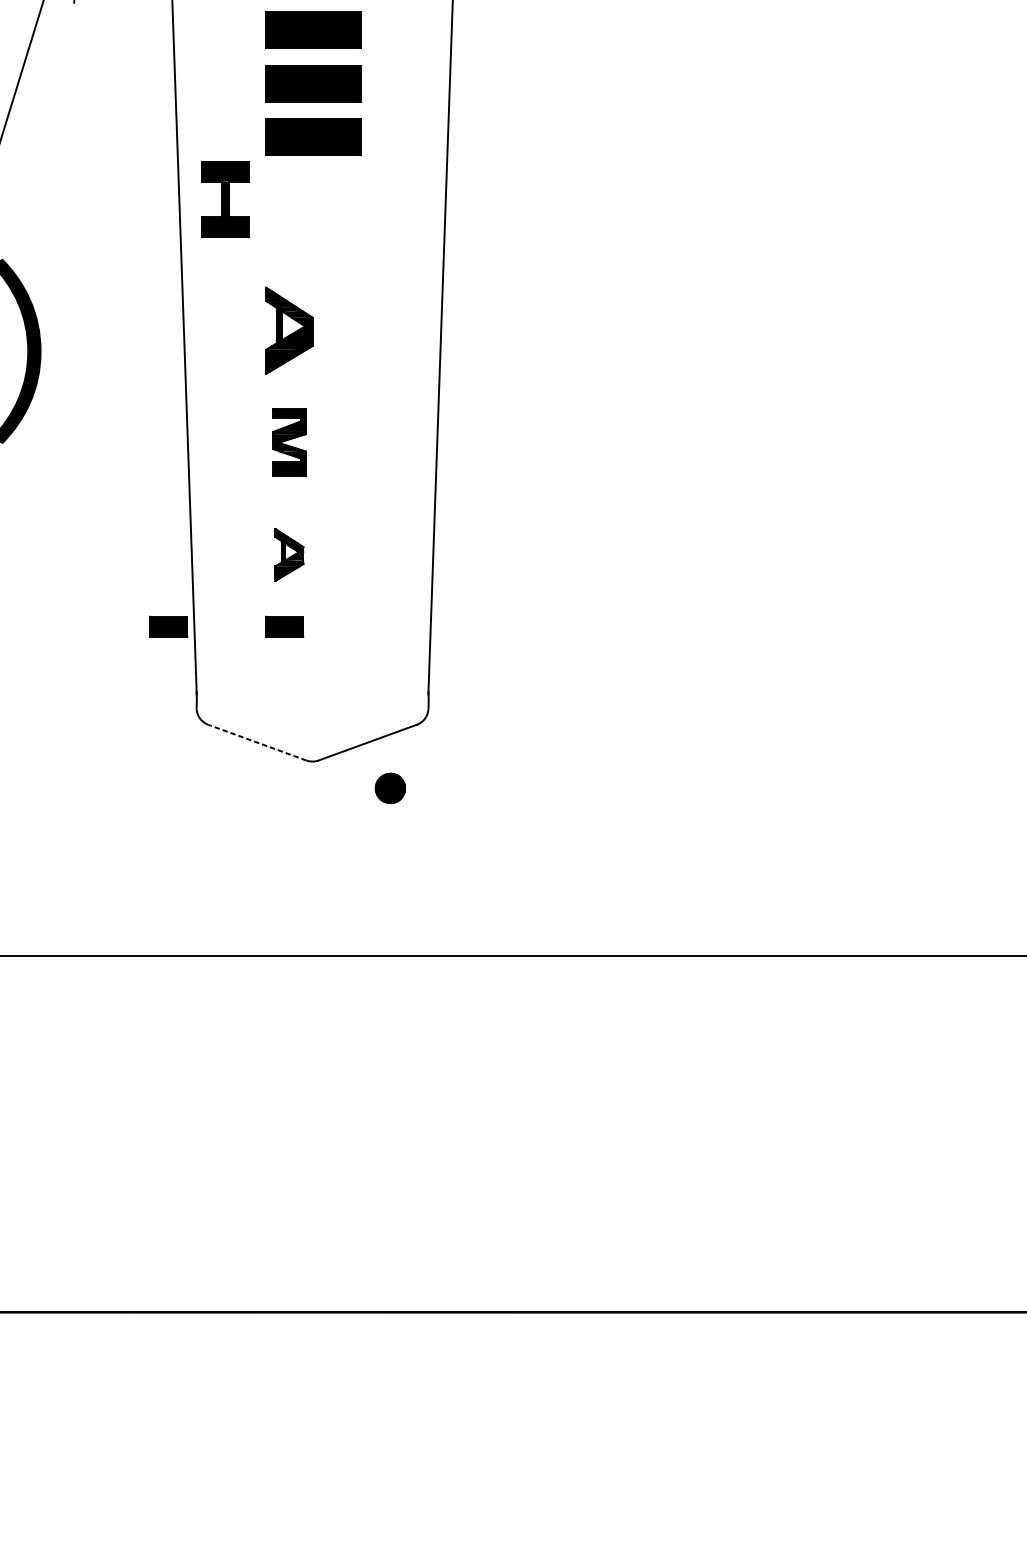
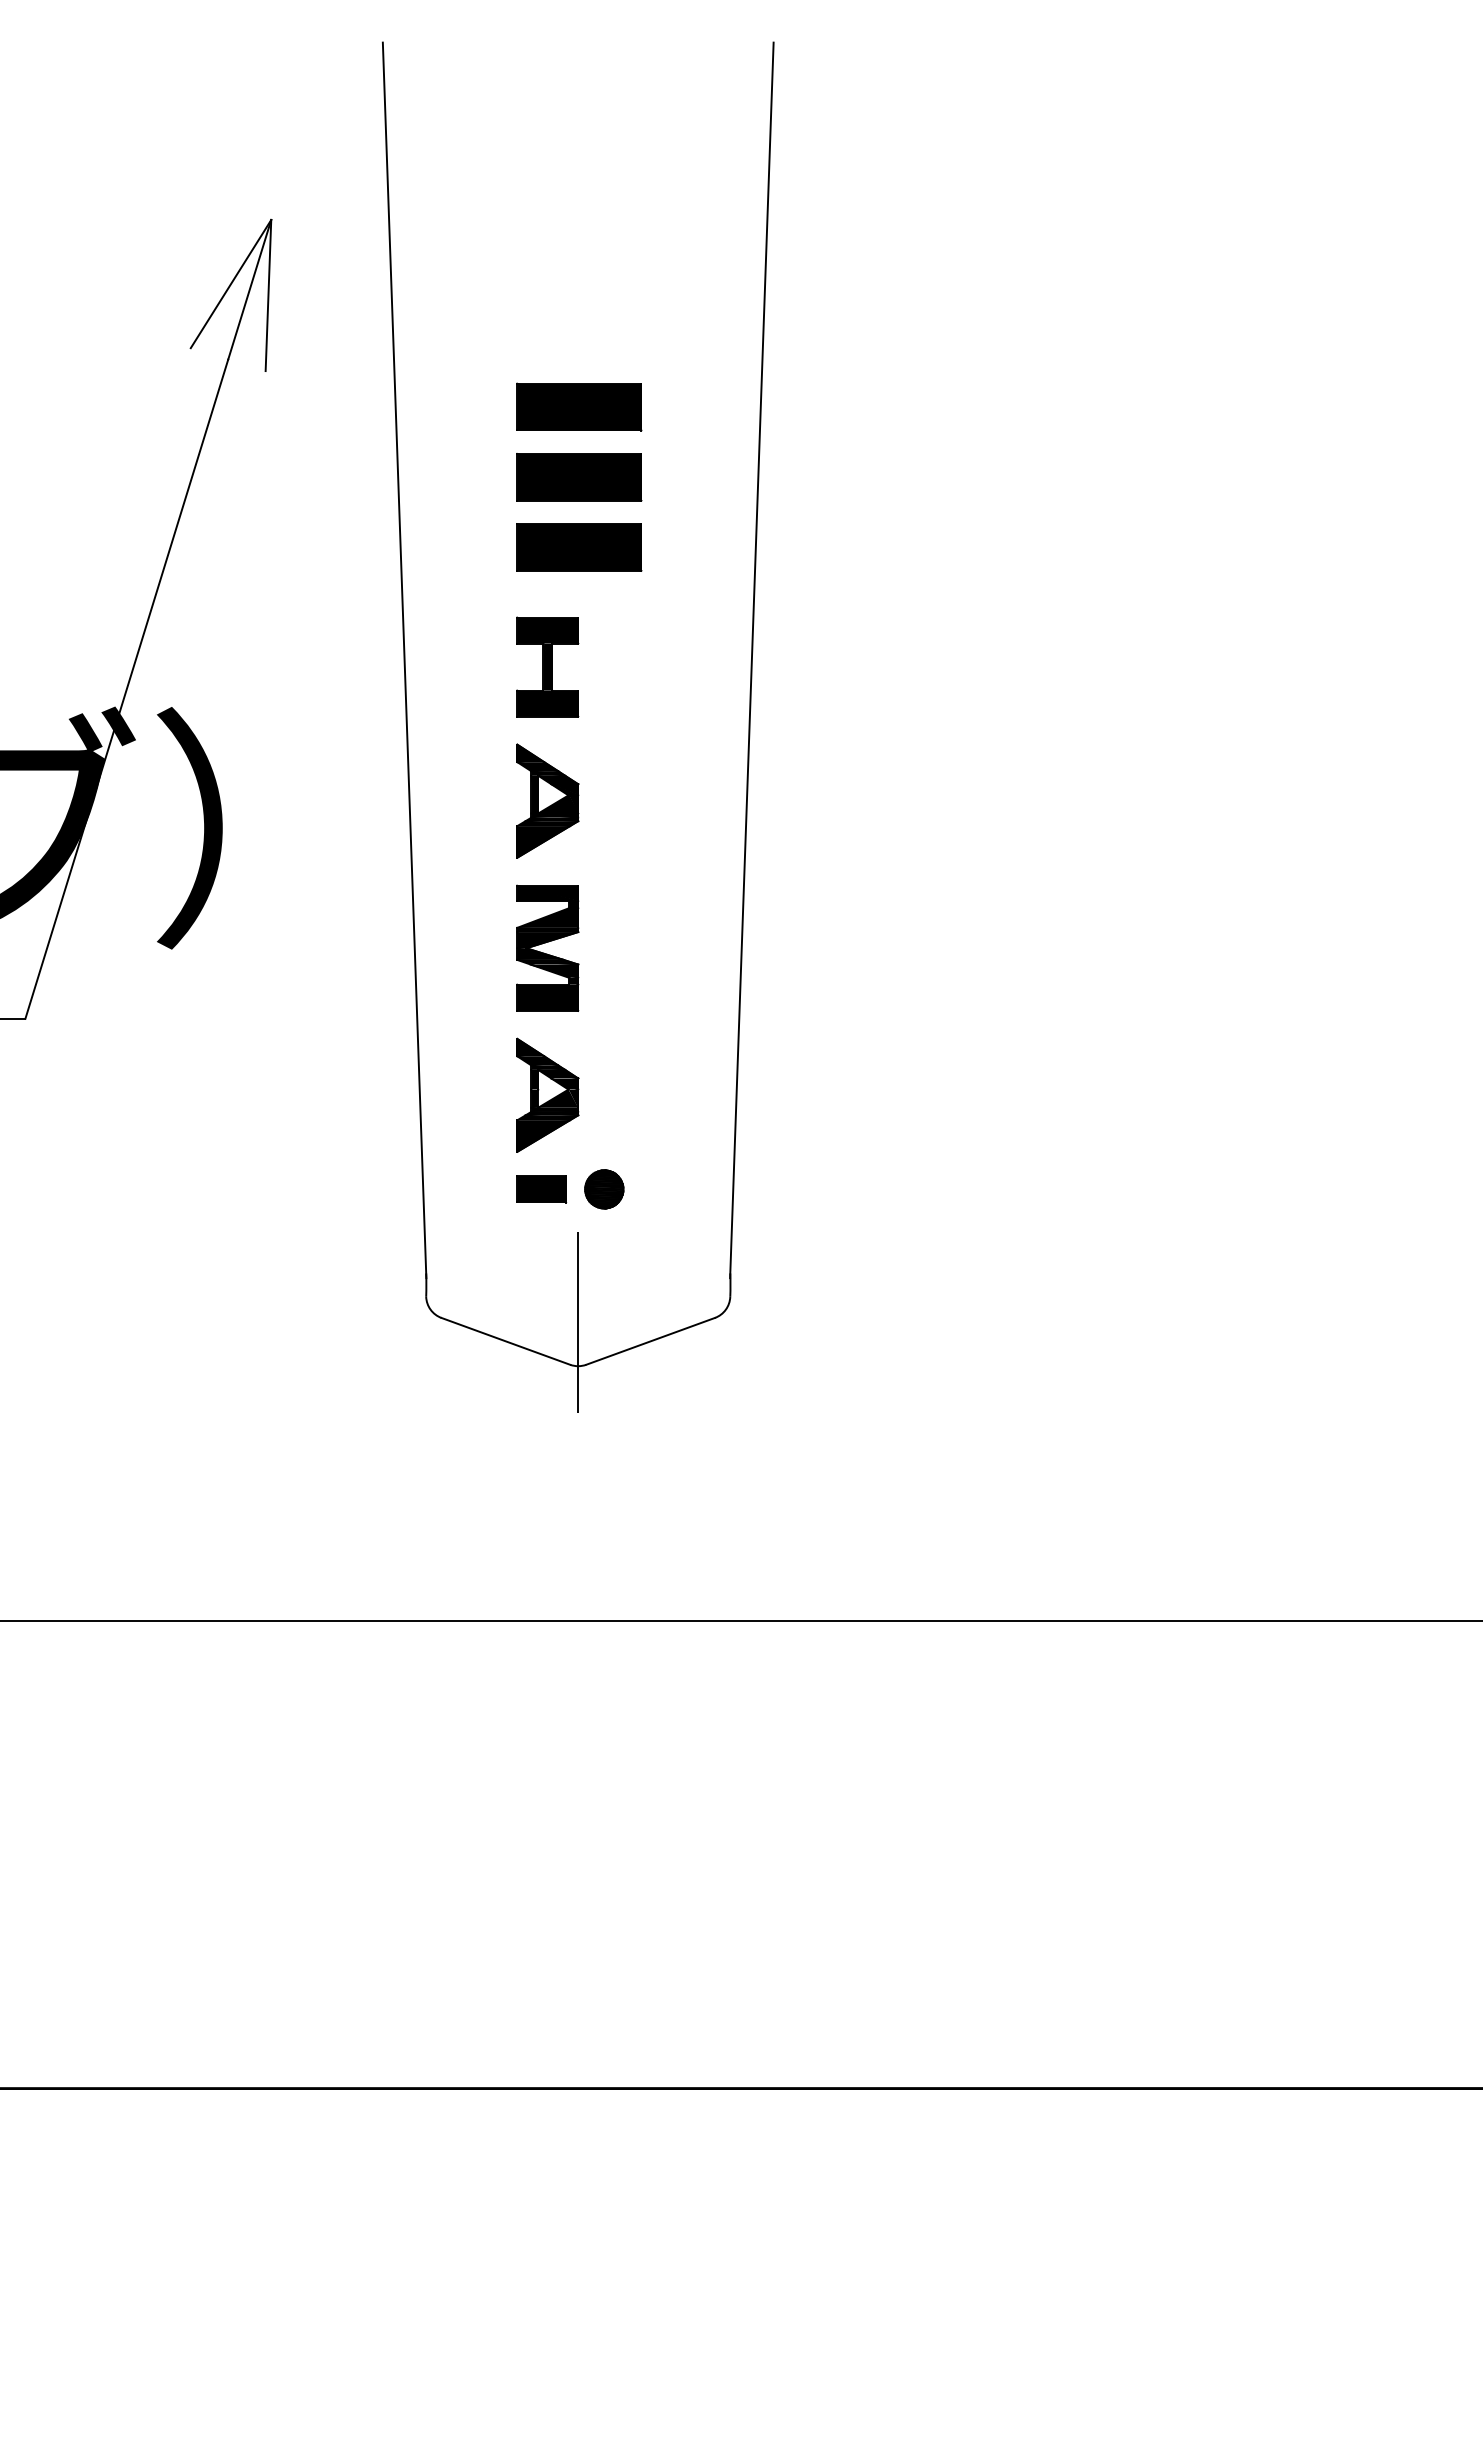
part: (225, 199) -> (547, 666), moved
part: (289, 442) -> (547, 947), size x1.43
part: (289, 554) -> (547, 1094), size x1.67
part: (168, 626) -> (389, 1189), removed
line: (312, 728) -> (578, 1322), added
line: (257, 742) -> (505, 1341), dashed -> solid
part: (390, 788) -> (604, 1189), moved

